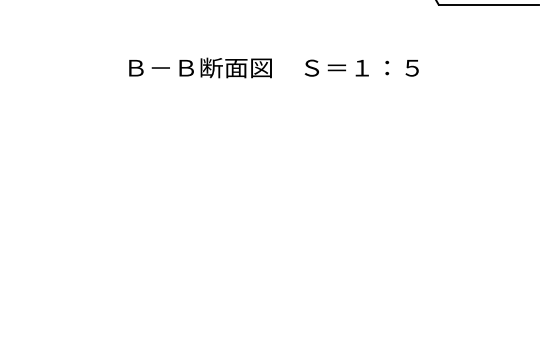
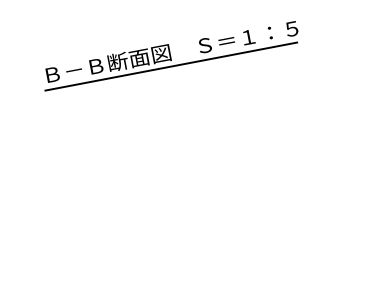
line: (269, 84) -> (171, 66), added

